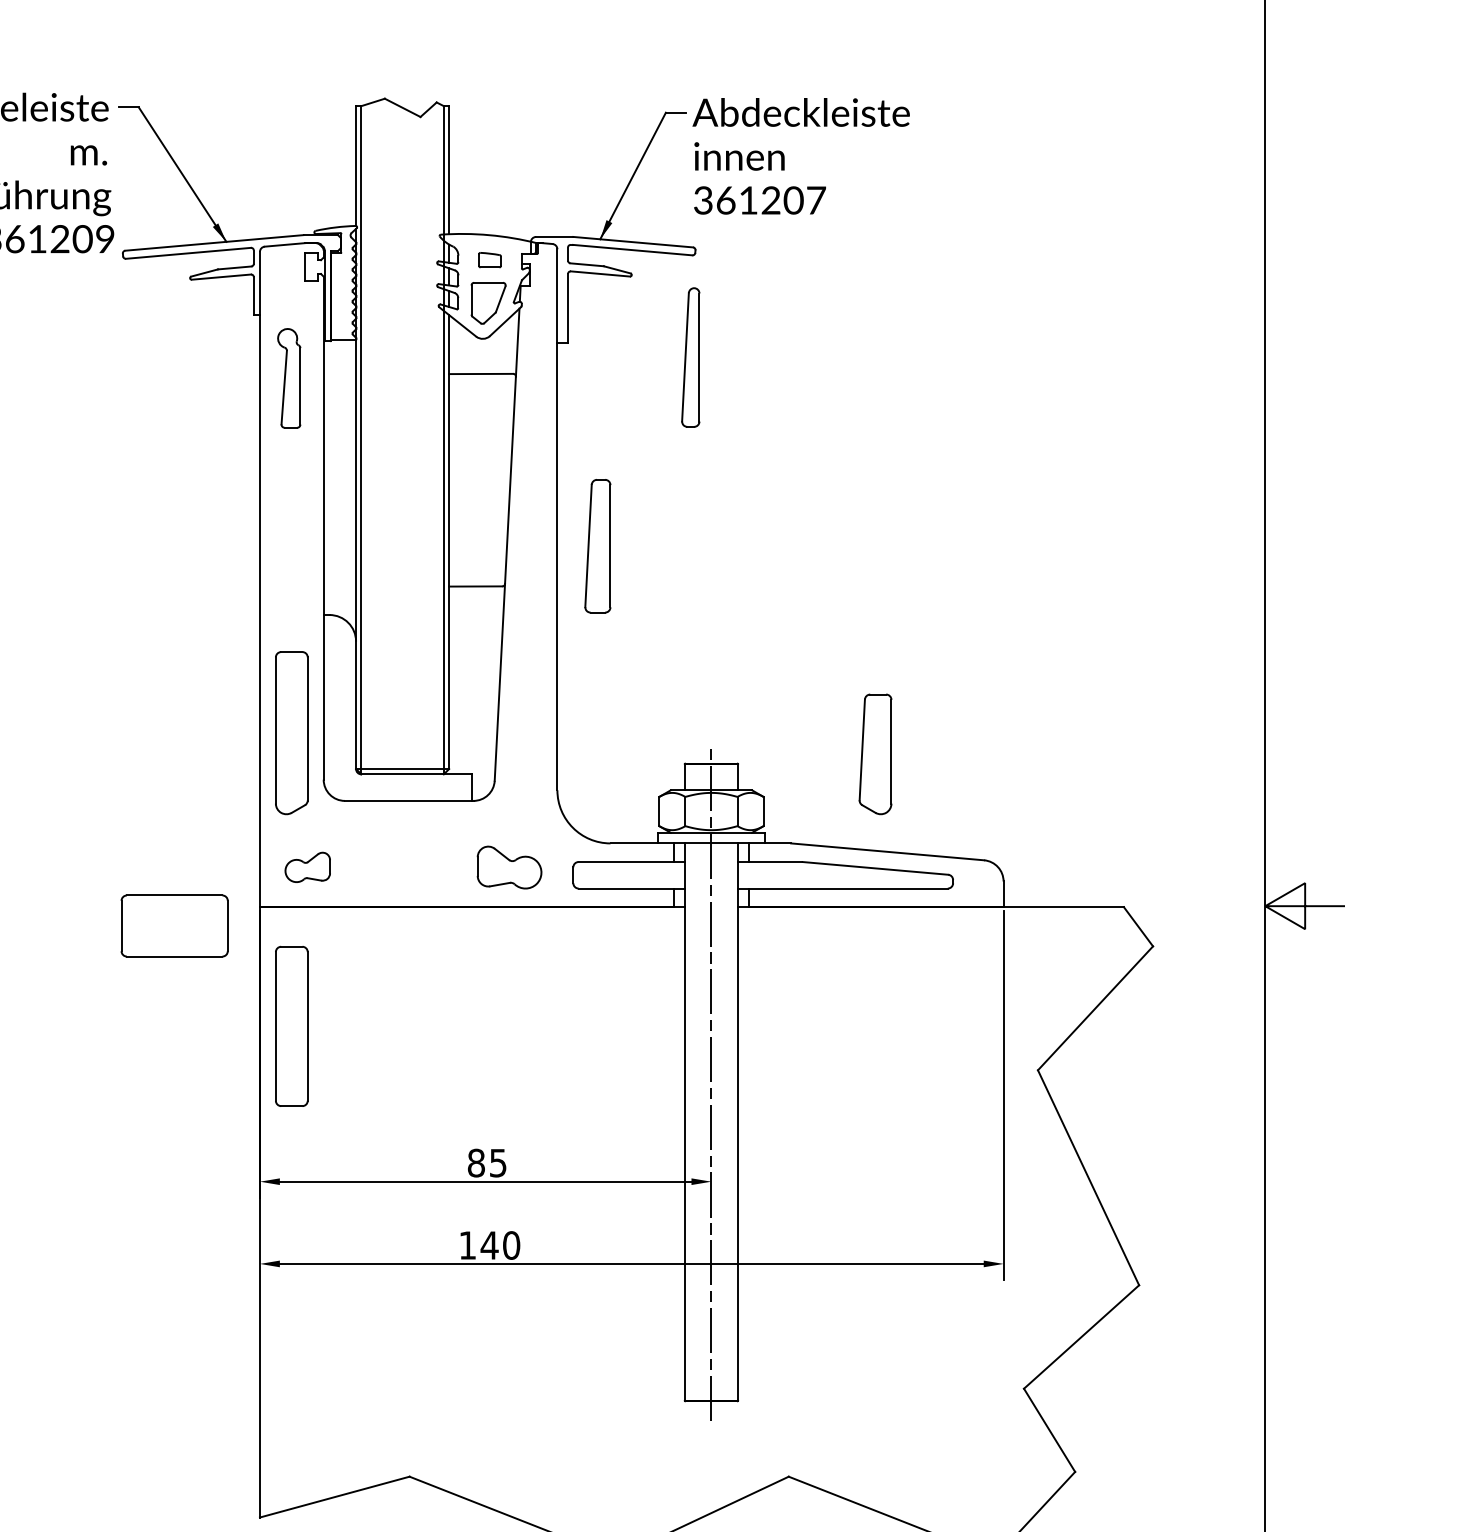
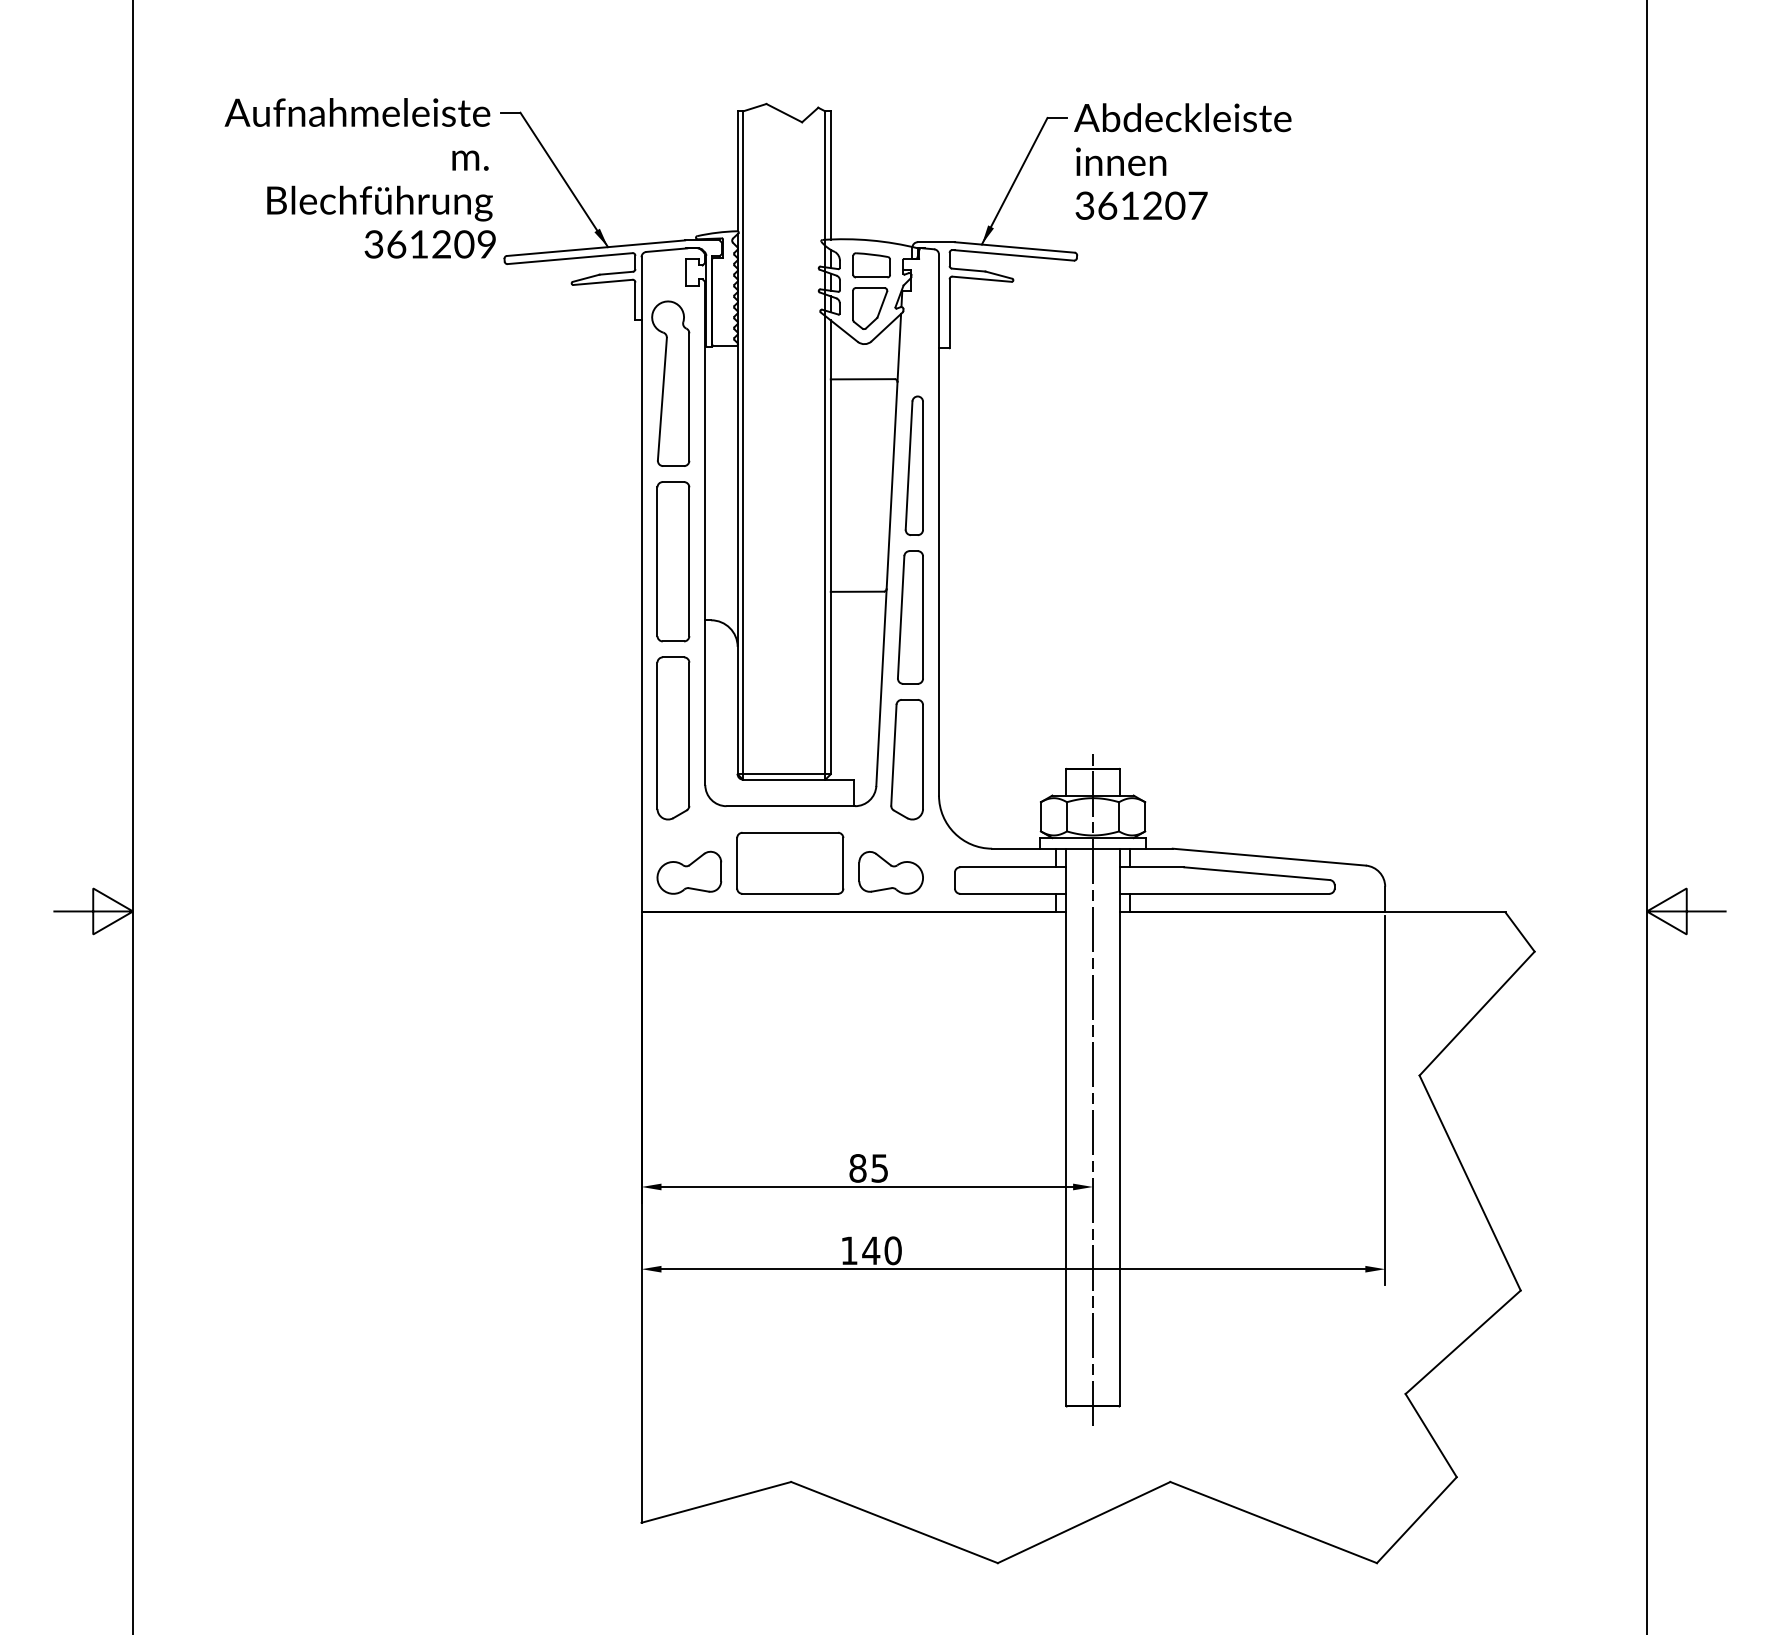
part: (489, 260) -> (871, 265), size x1.67
part: (689, 357) -> (913, 465), moved
part: (288, 378) -> (670, 383), size x1.67
part: (597, 546) -> (910, 617), moved
part: (874, 754) -> (906, 759), moved
part: (307, 867) -> (689, 872), size x1.43
part: (174, 925) -> (790, 862), moved
part: (291, 1026) -> (673, 561), moved

